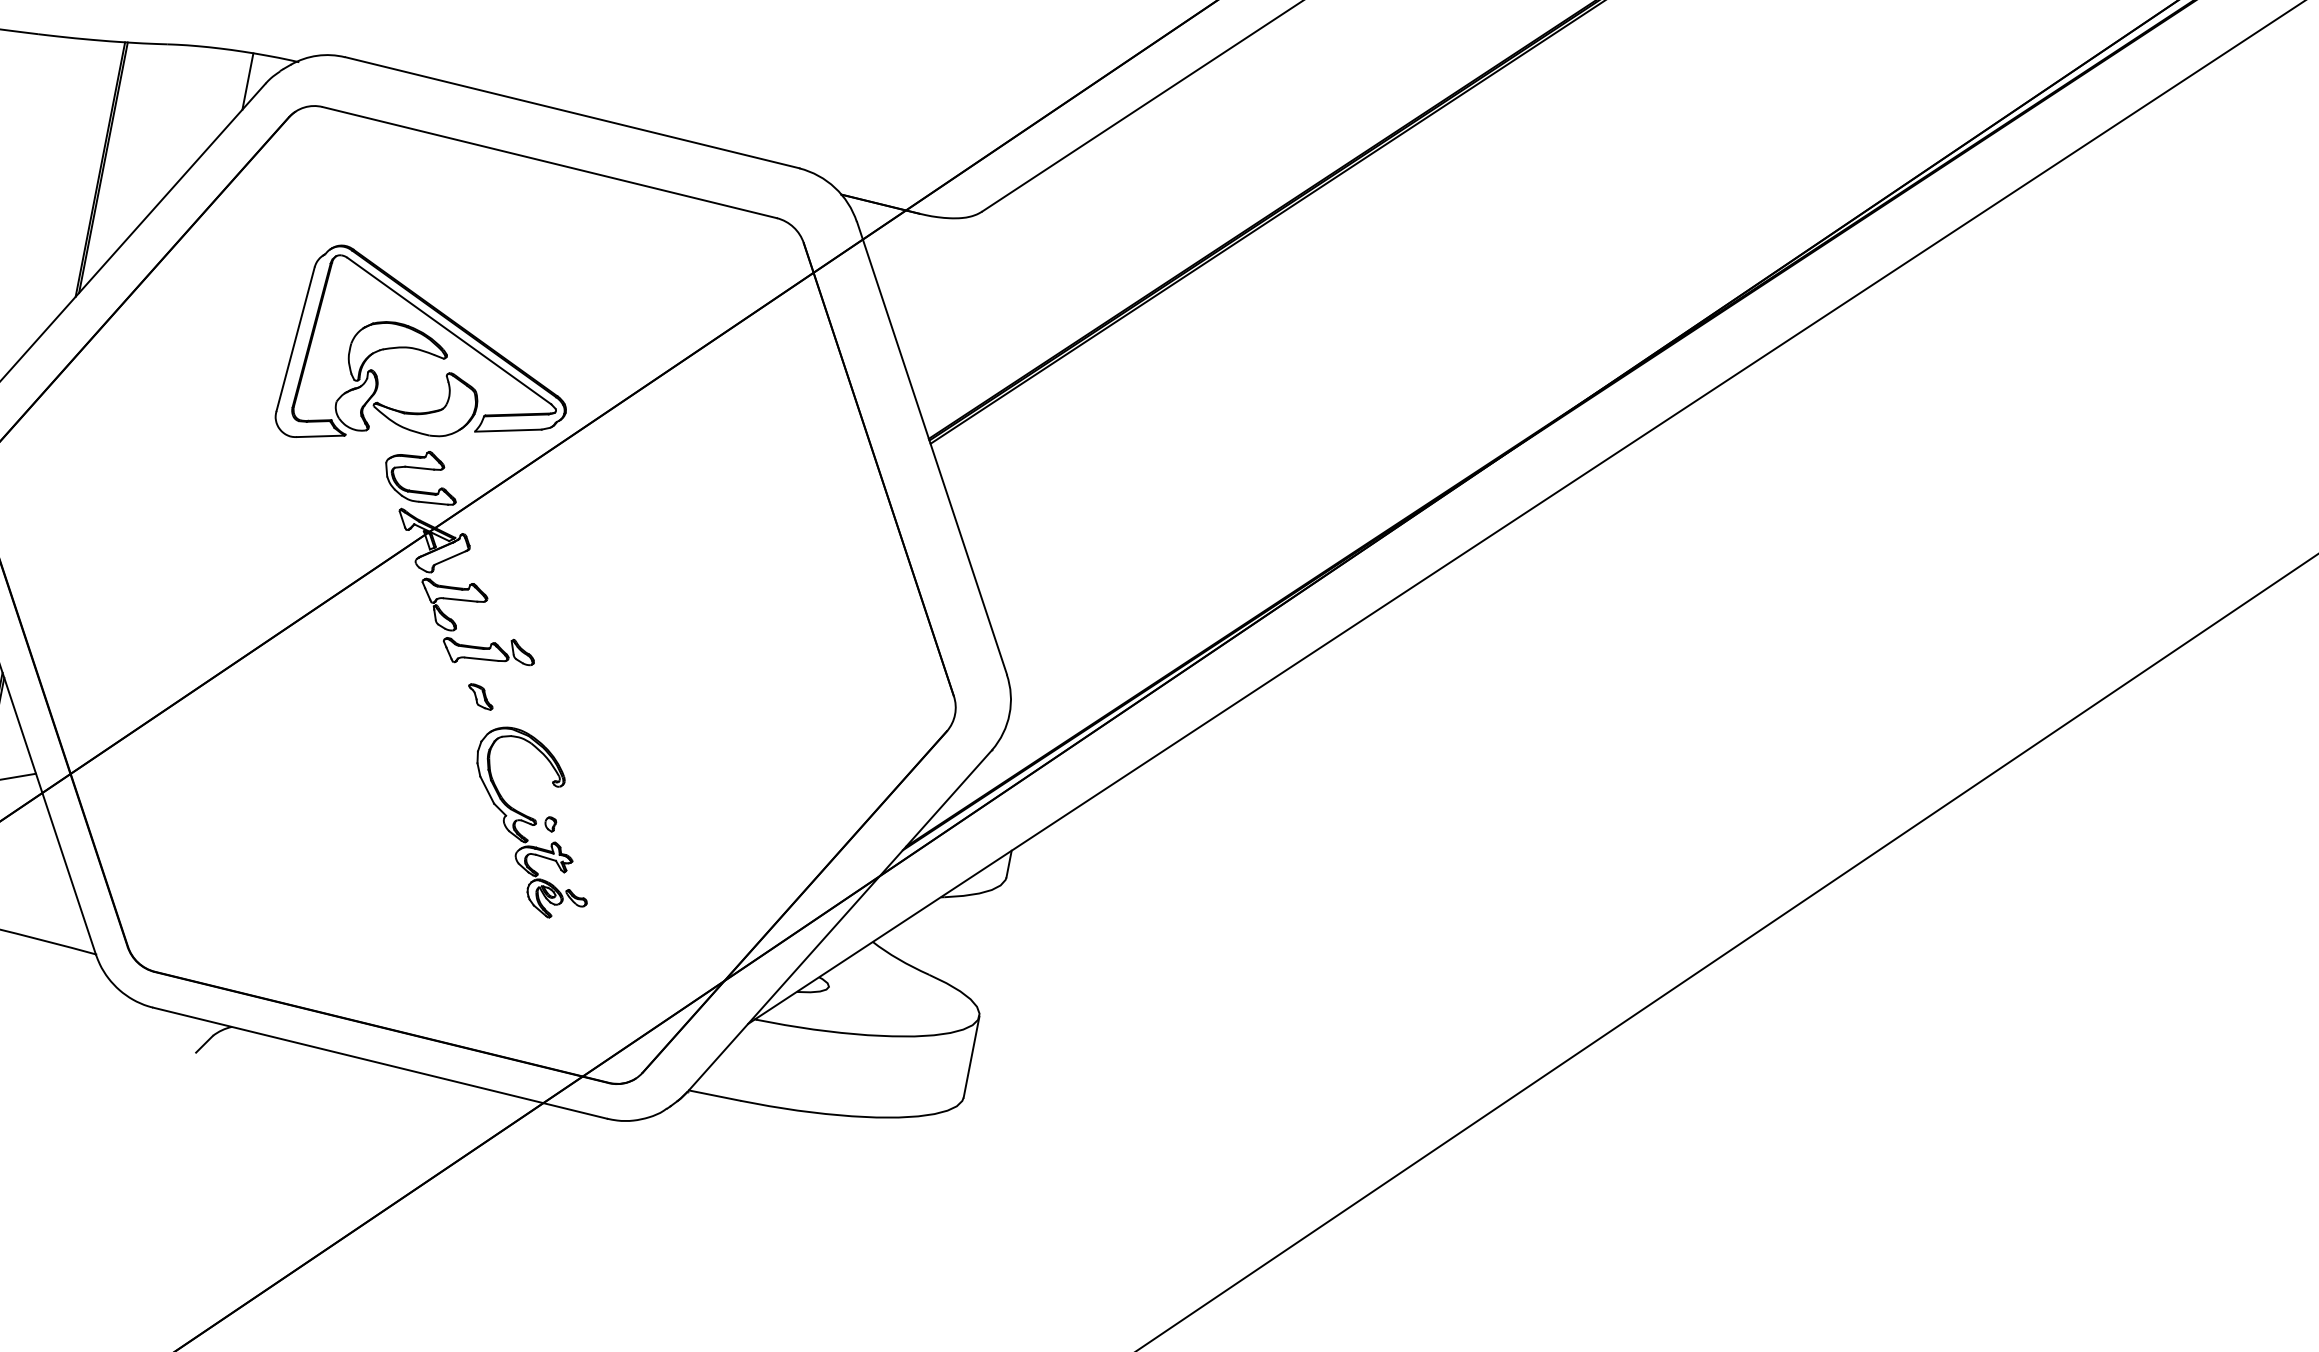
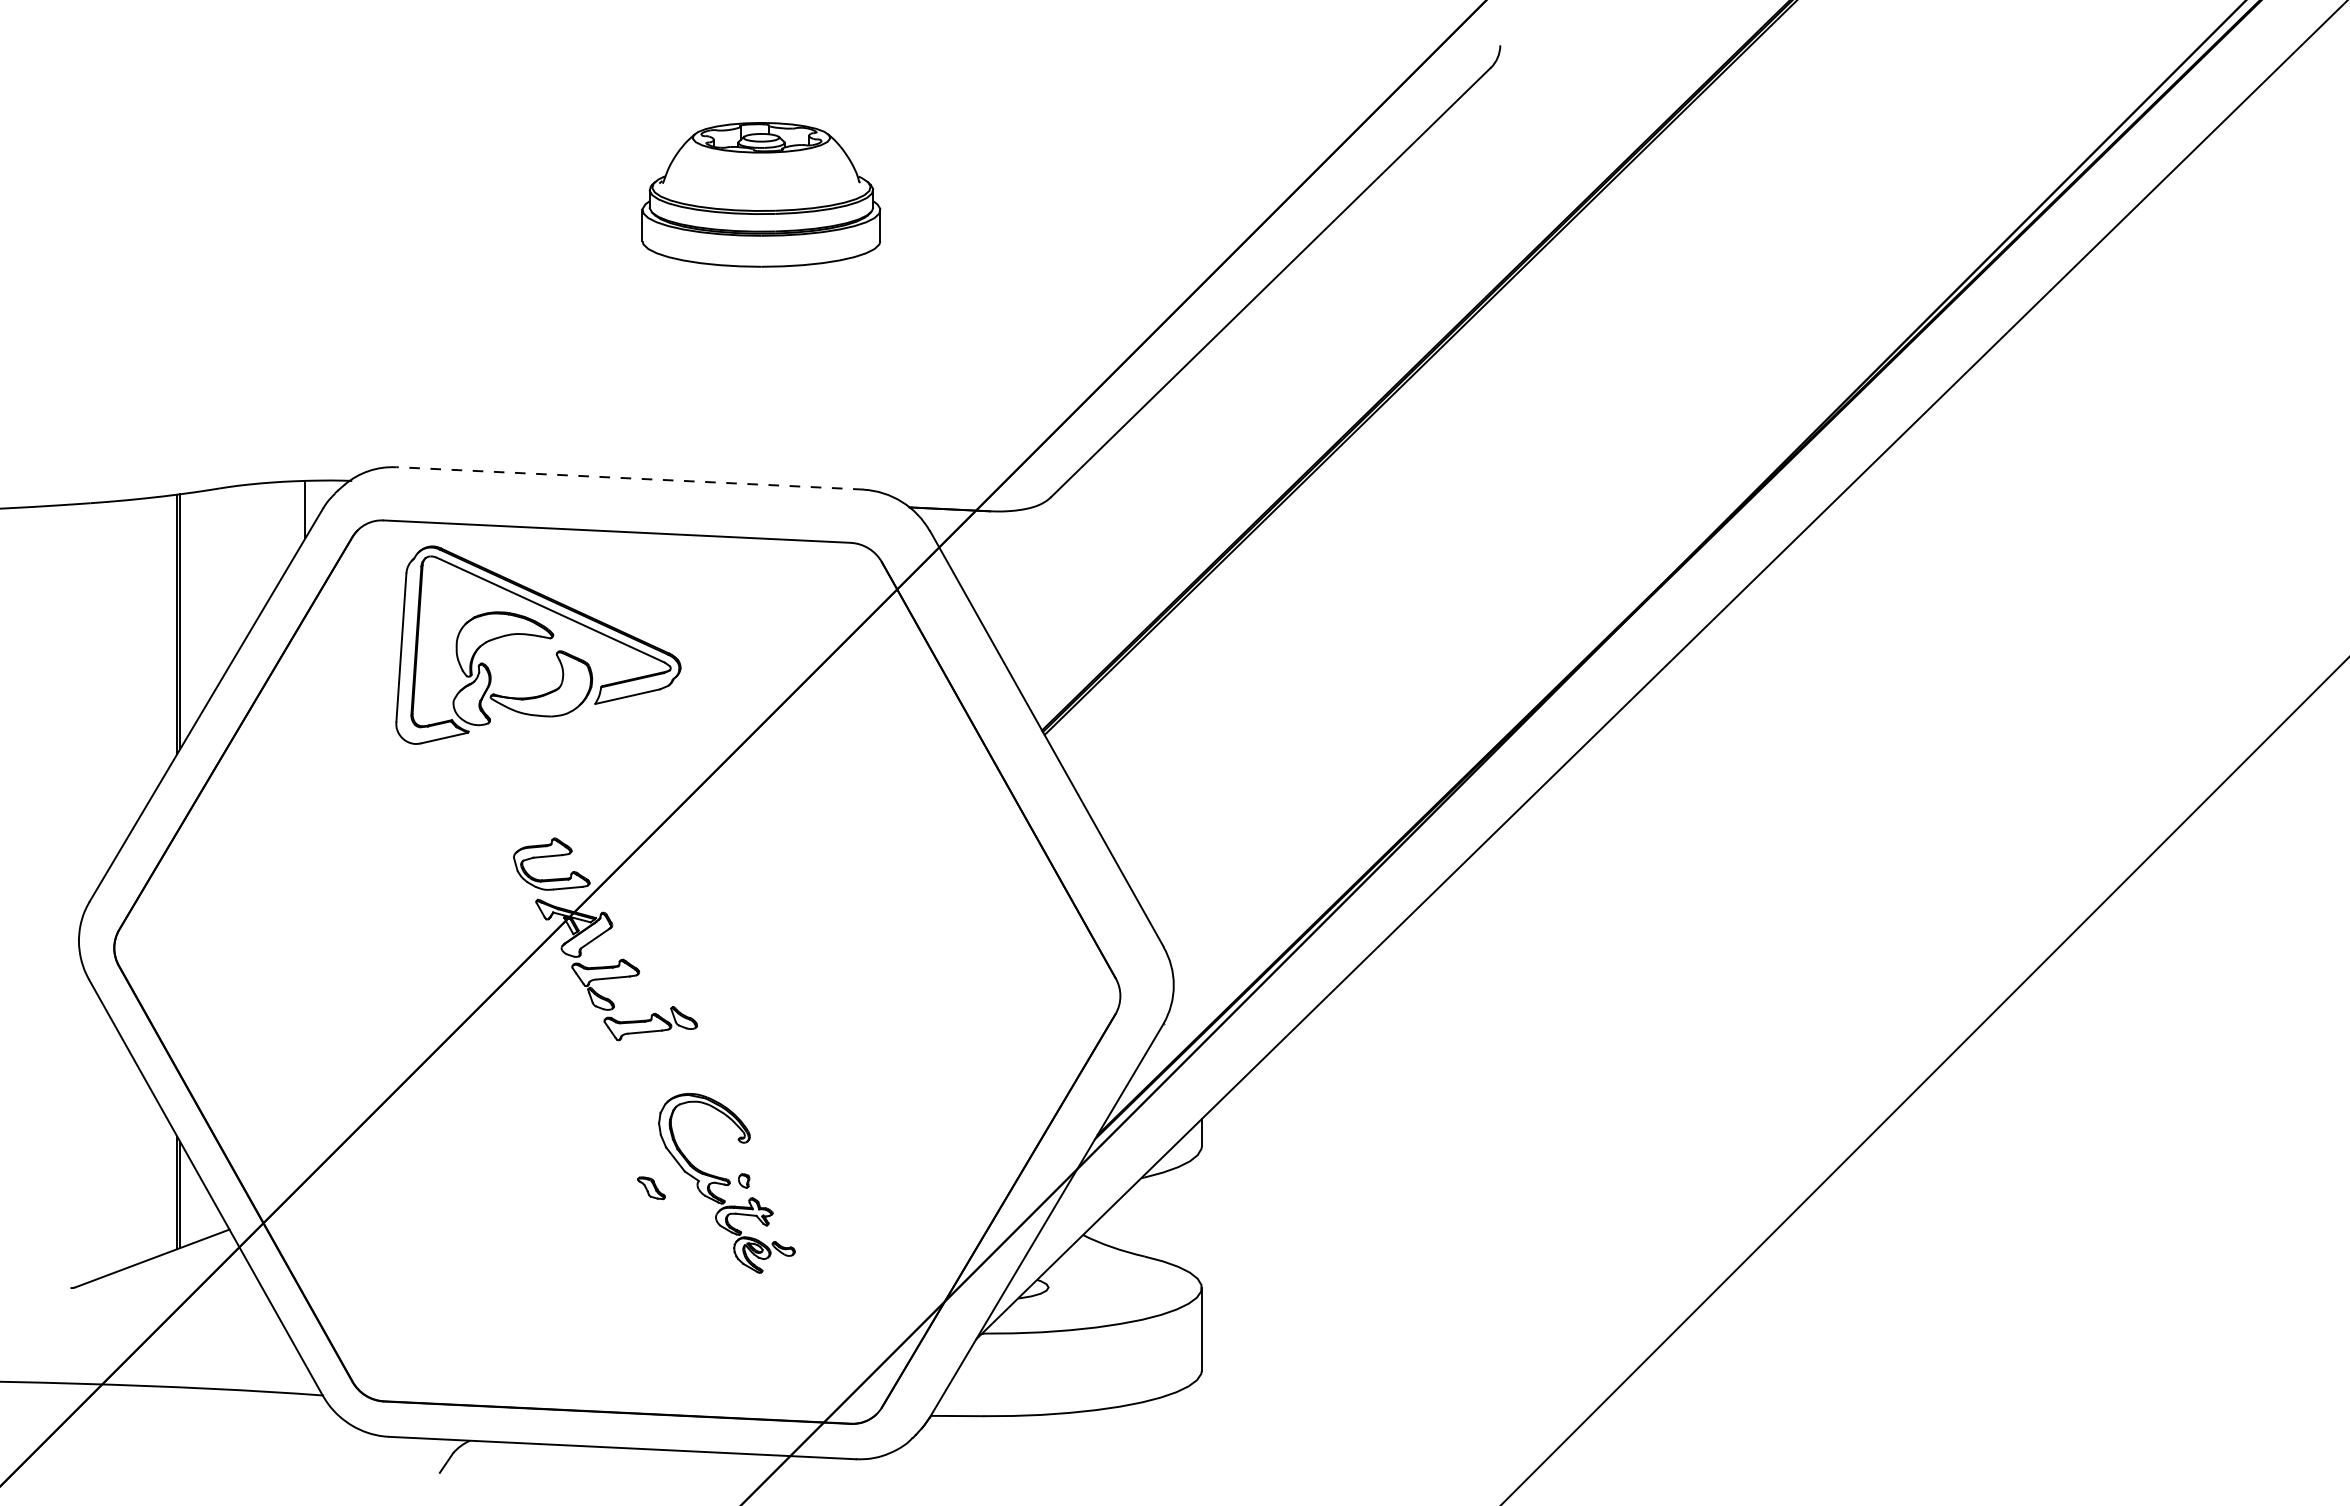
line: (572, 112) -> (630, 478), solid -> dashed
part: (432, 355) -> (538, 637), moved
part: (480, 697) -> (651, 1188), moved

